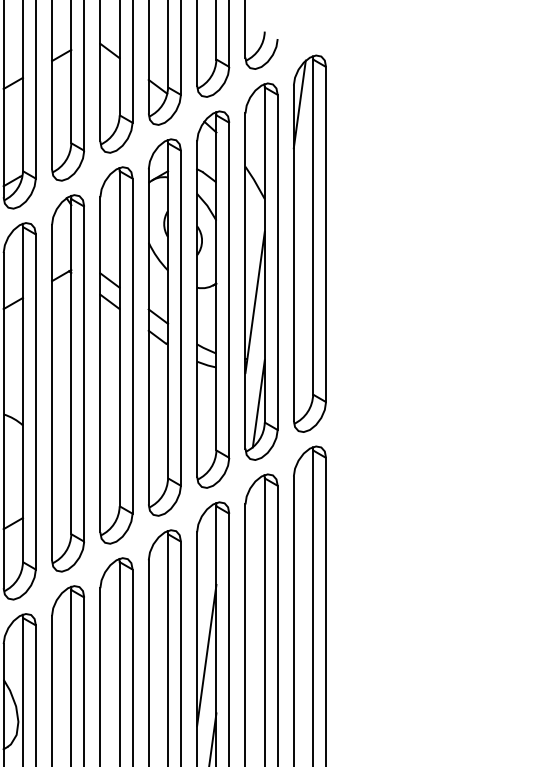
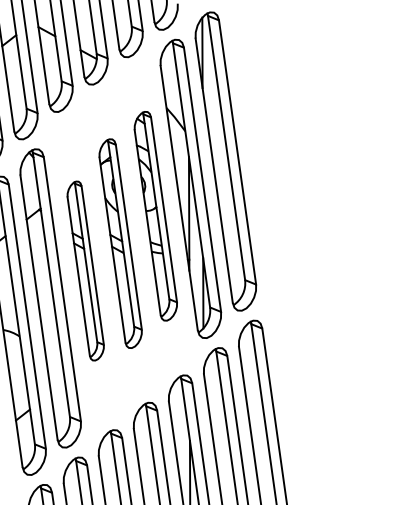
part: (213, 299) -> (156, 216), size x0.7
part: (164, 327) -> (120, 243), size x0.7
part: (116, 355) -> (85, 271), size x0.6

